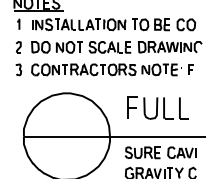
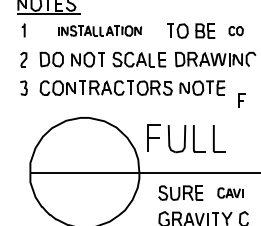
part: (78, 24) -> (99, 30), size x0.7
part: (186, 24) -> (236, 30), size x0.6
part: (190, 69) -> (241, 100), moved
part: (158, 108) -> (186, 138), moved
part: (181, 152) -> (230, 192), size x0.7

